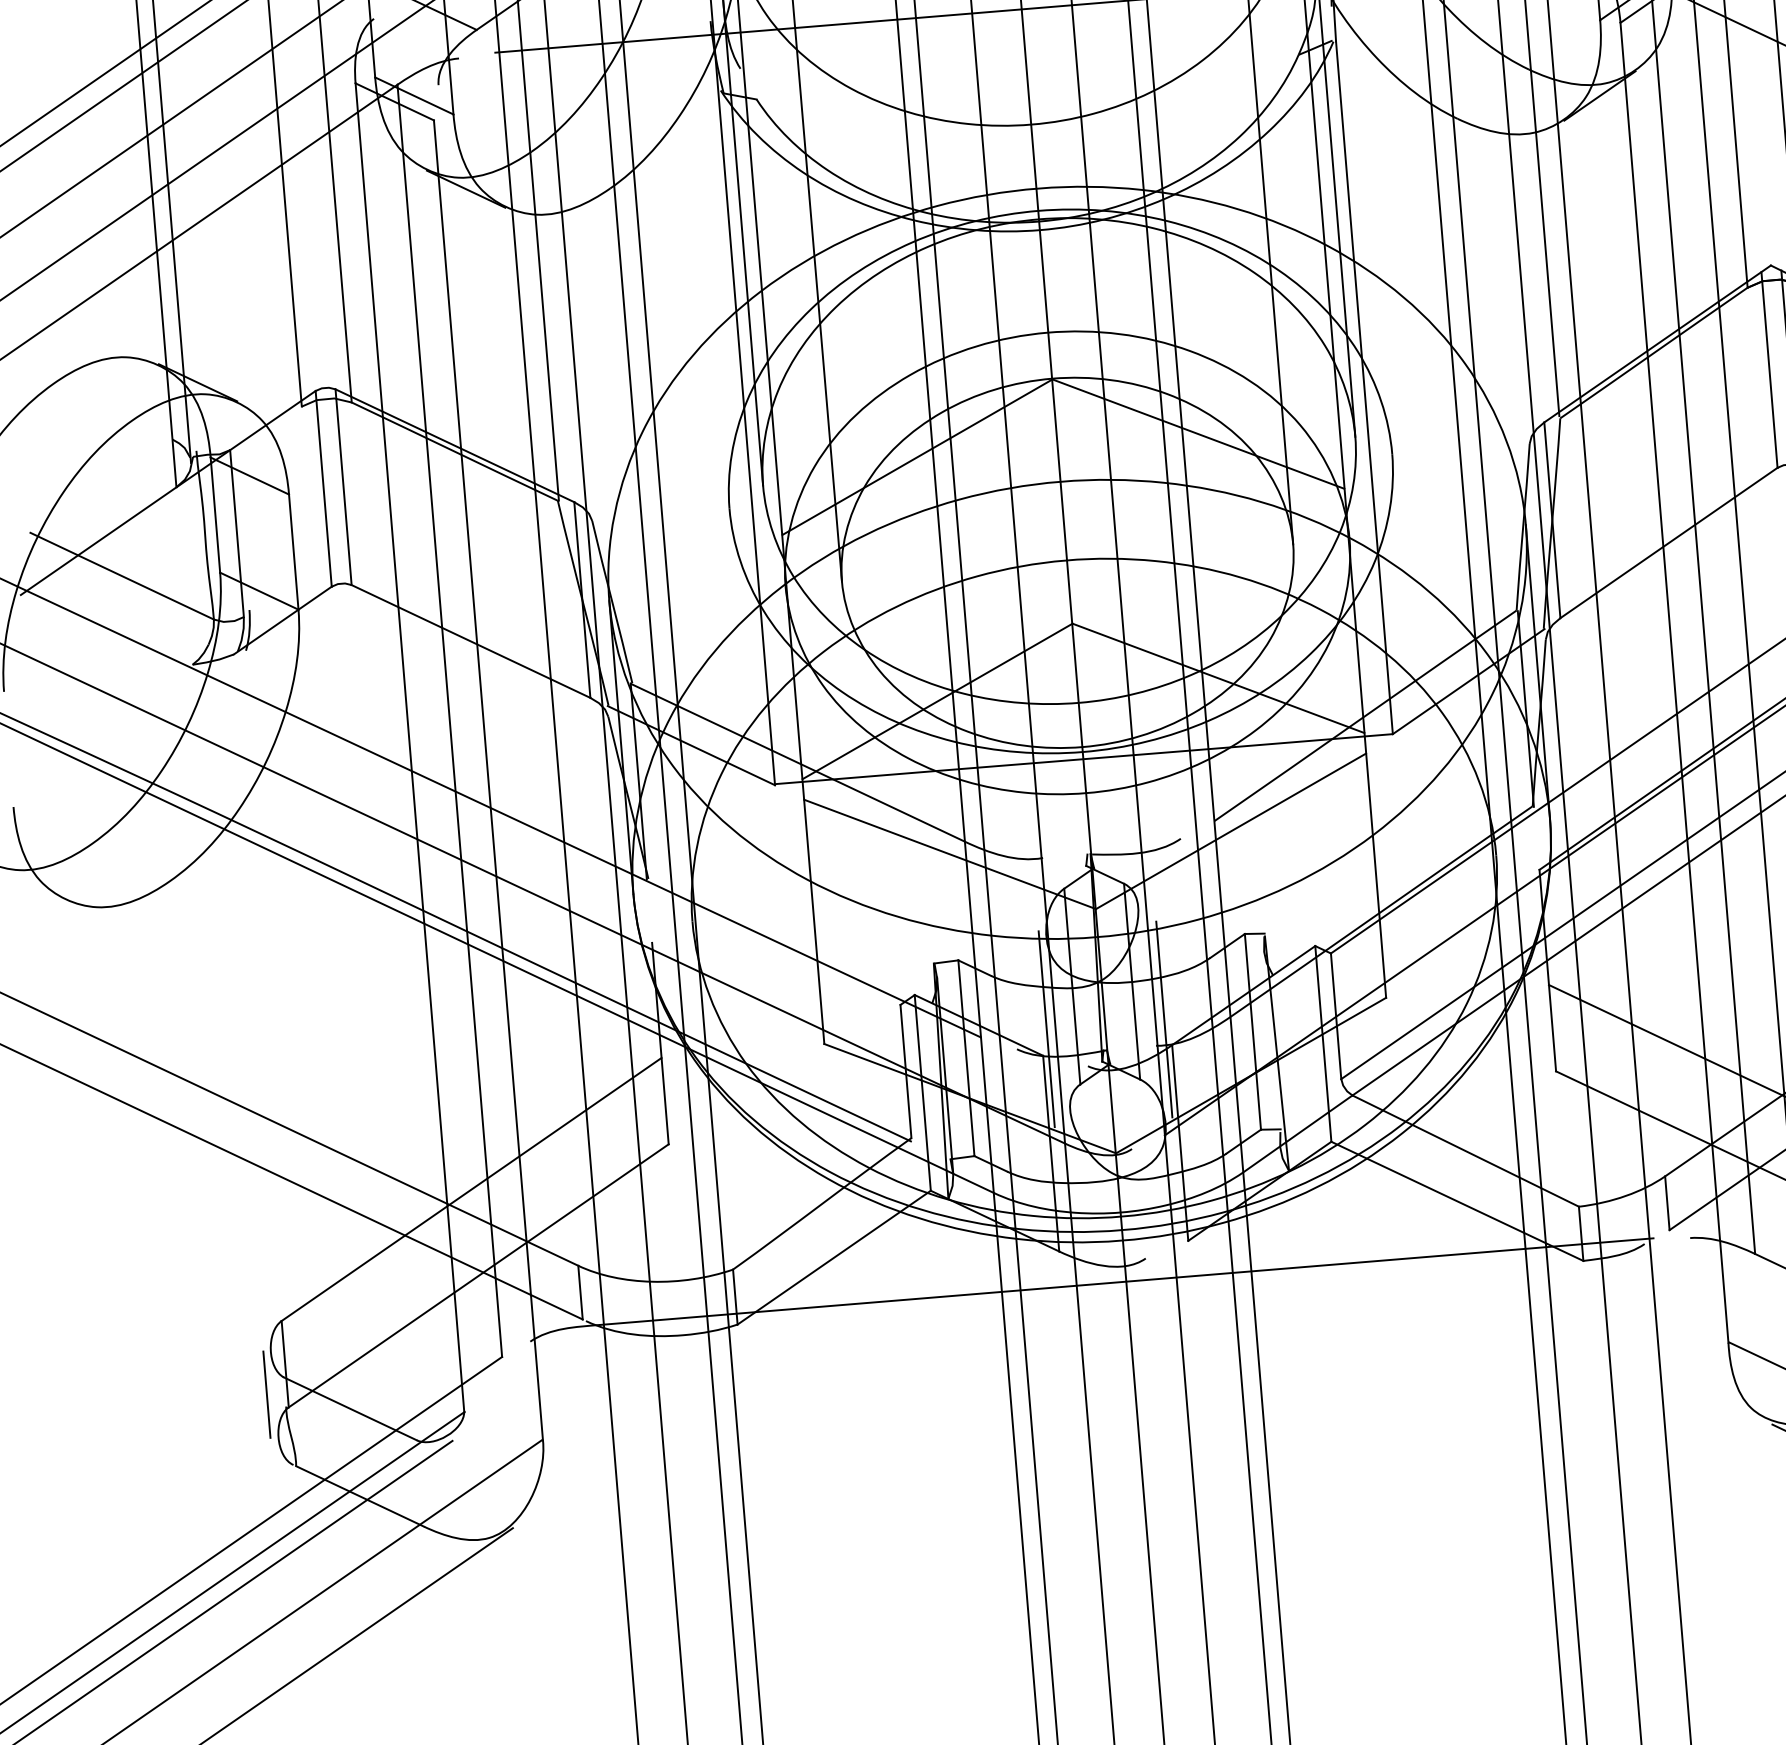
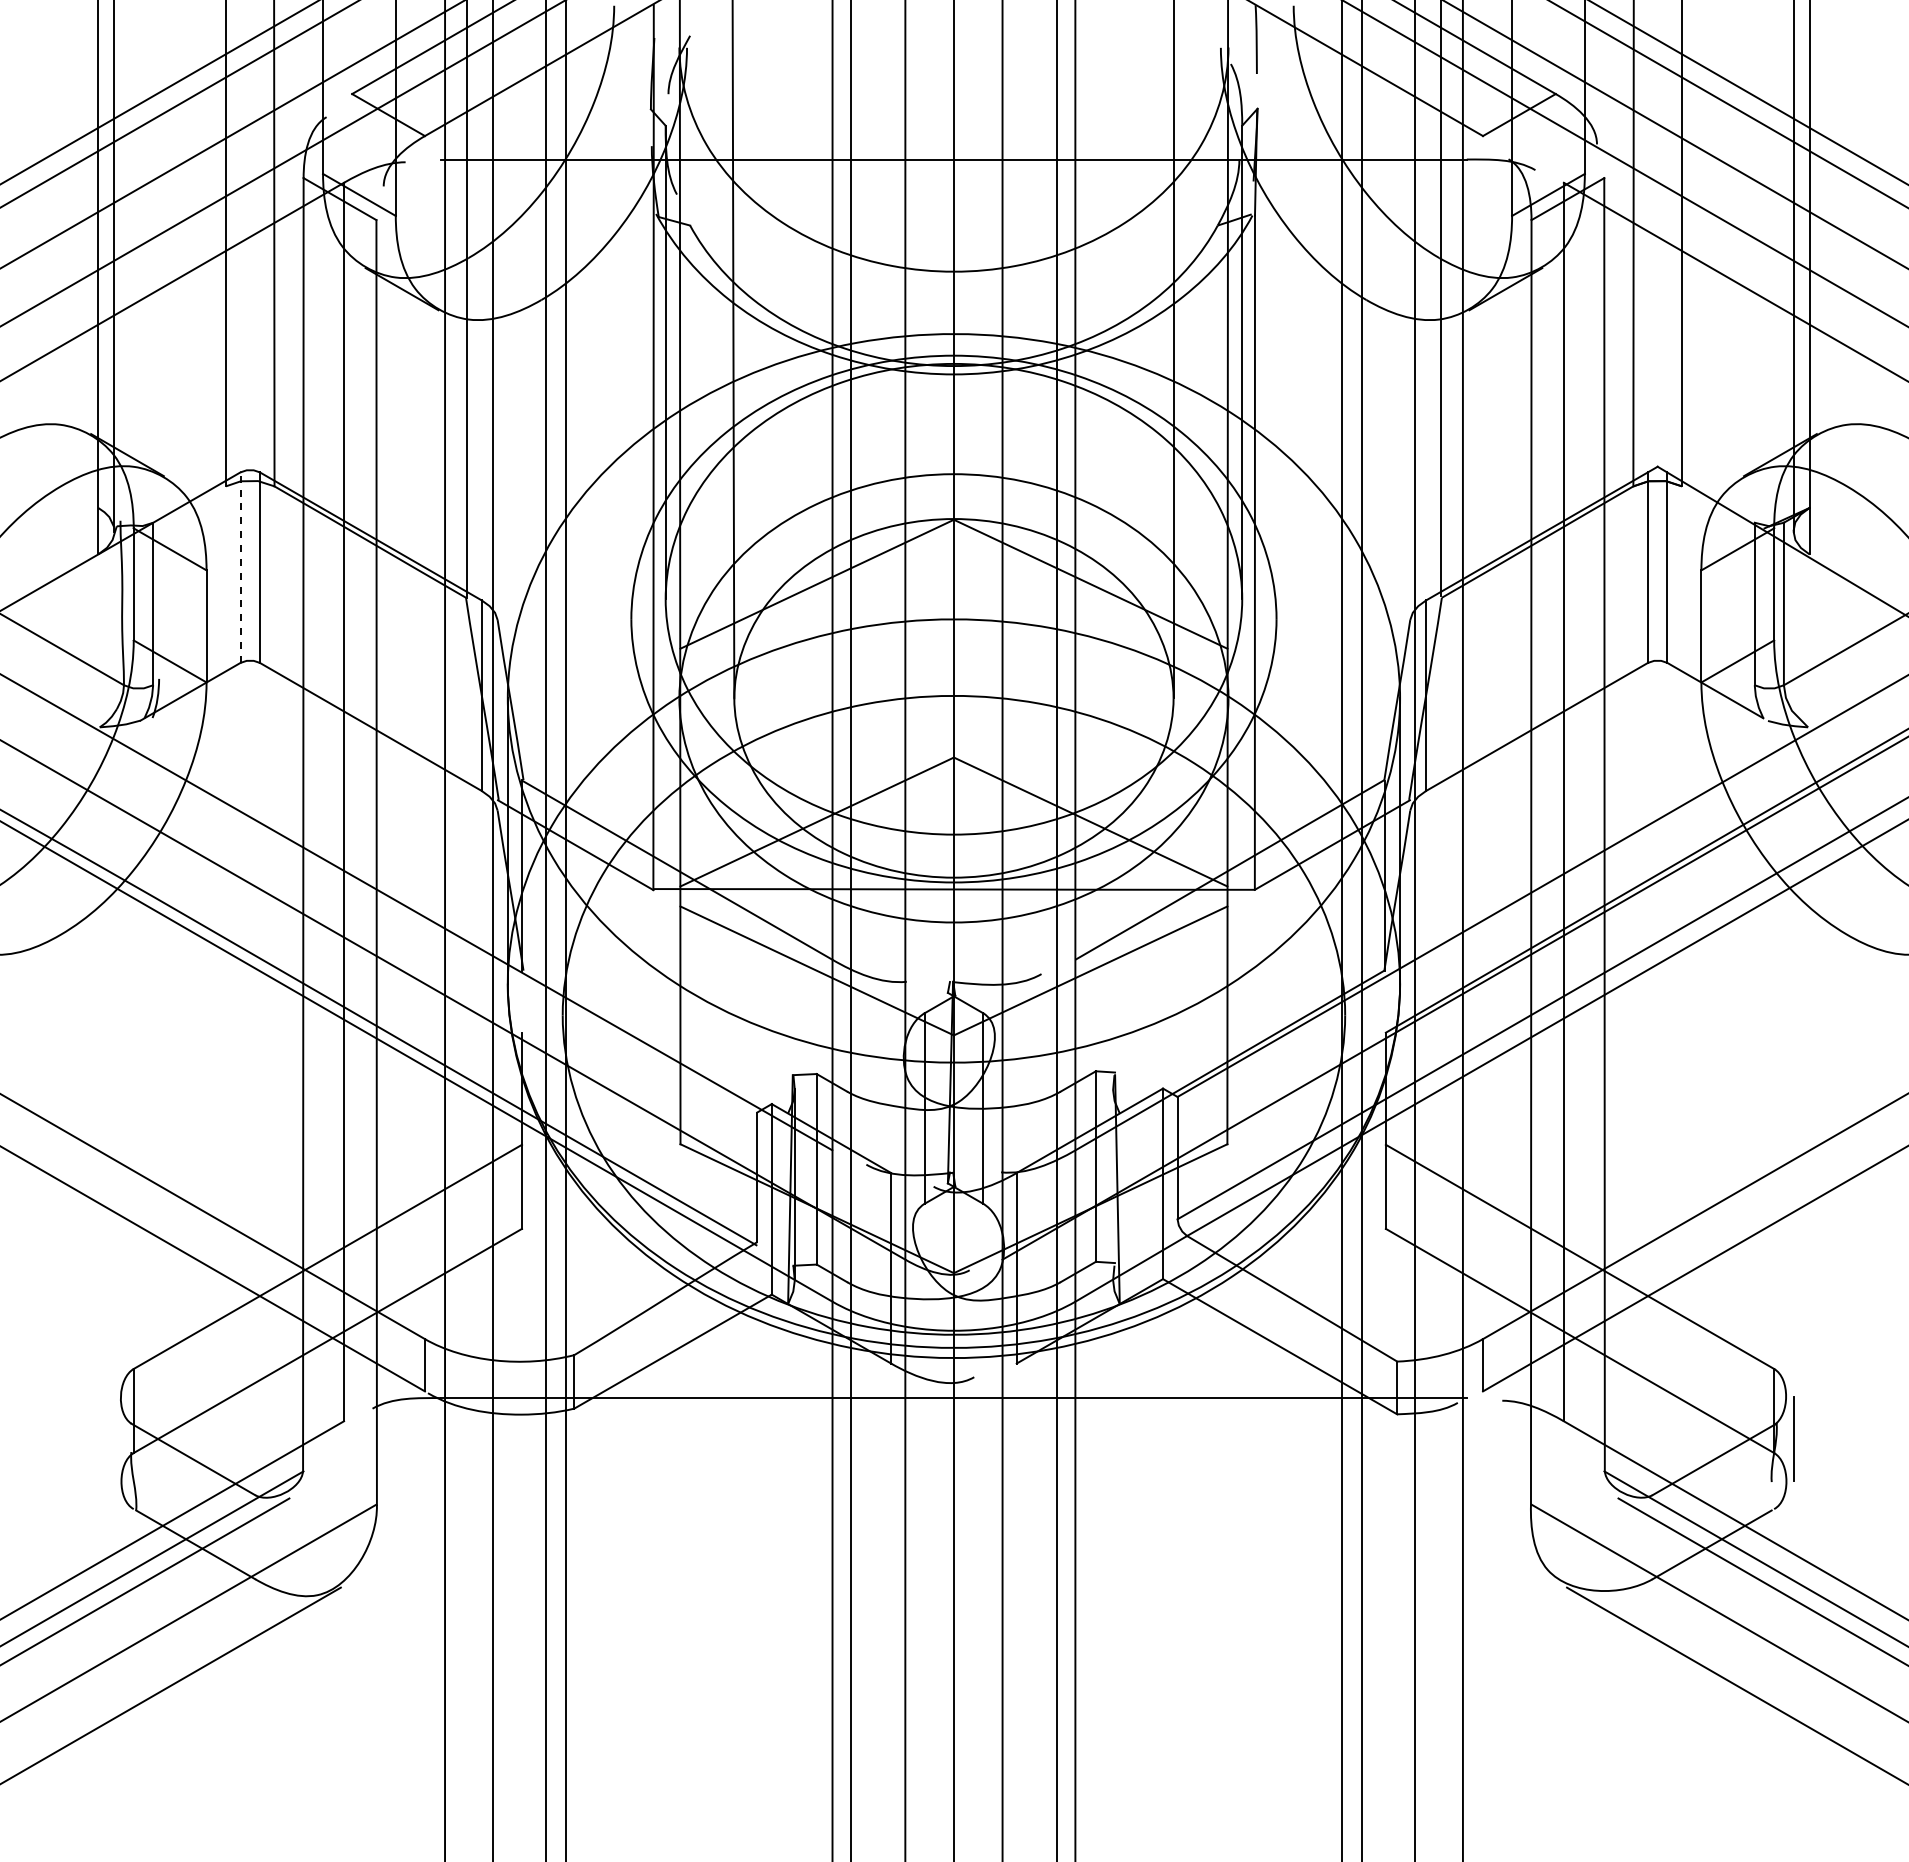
line: (323, 488) -> (240, 567), solid -> dashed
line: (1164, 1019) -> (1011, 1147), removed
line: (1046, 1029) -> (896, 1147), removed
line: (266, 1395) -> (113, 1439), removed

